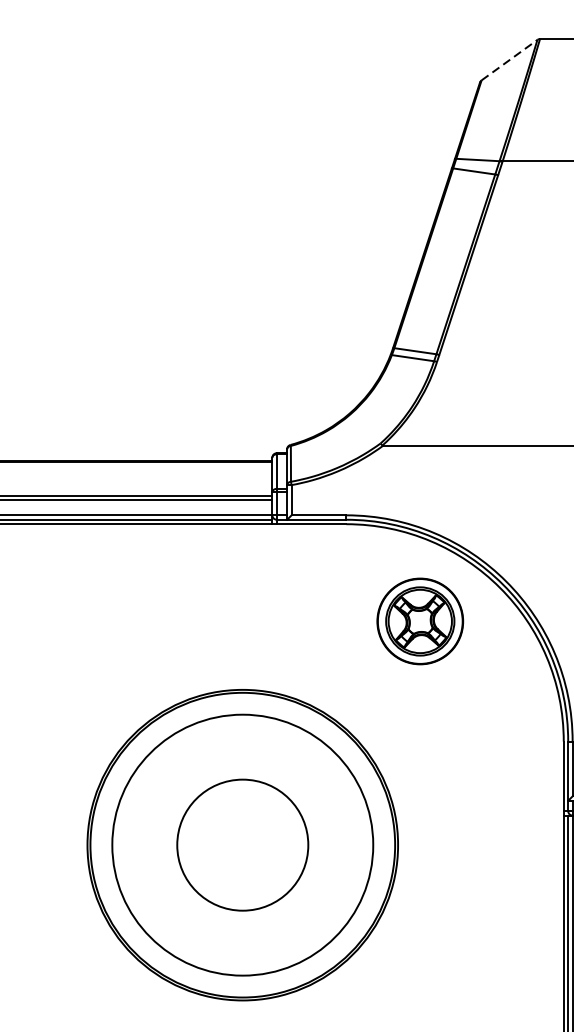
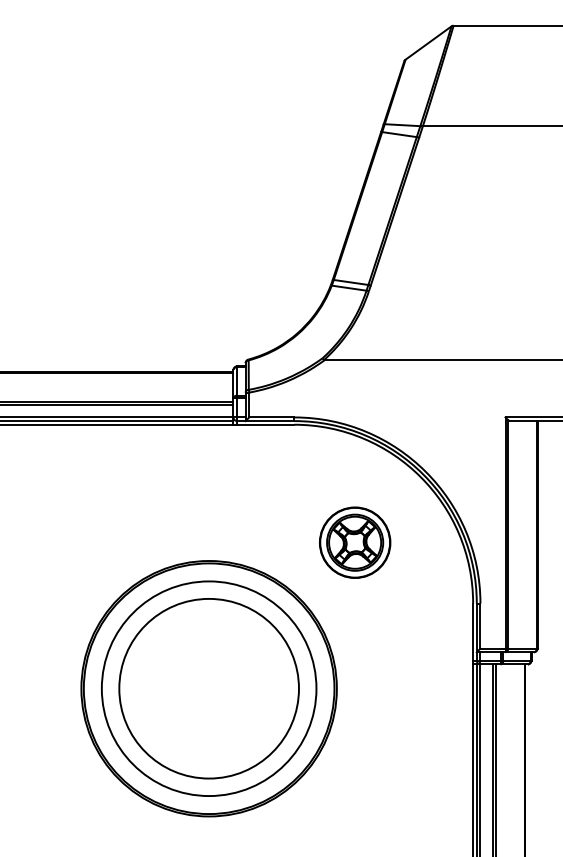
line: (509, 59) -> (428, 42), dashed -> solid
part: (420, 621) -> (355, 542), moved
circle: (242, 844) -> (208, 688), size x1.67

